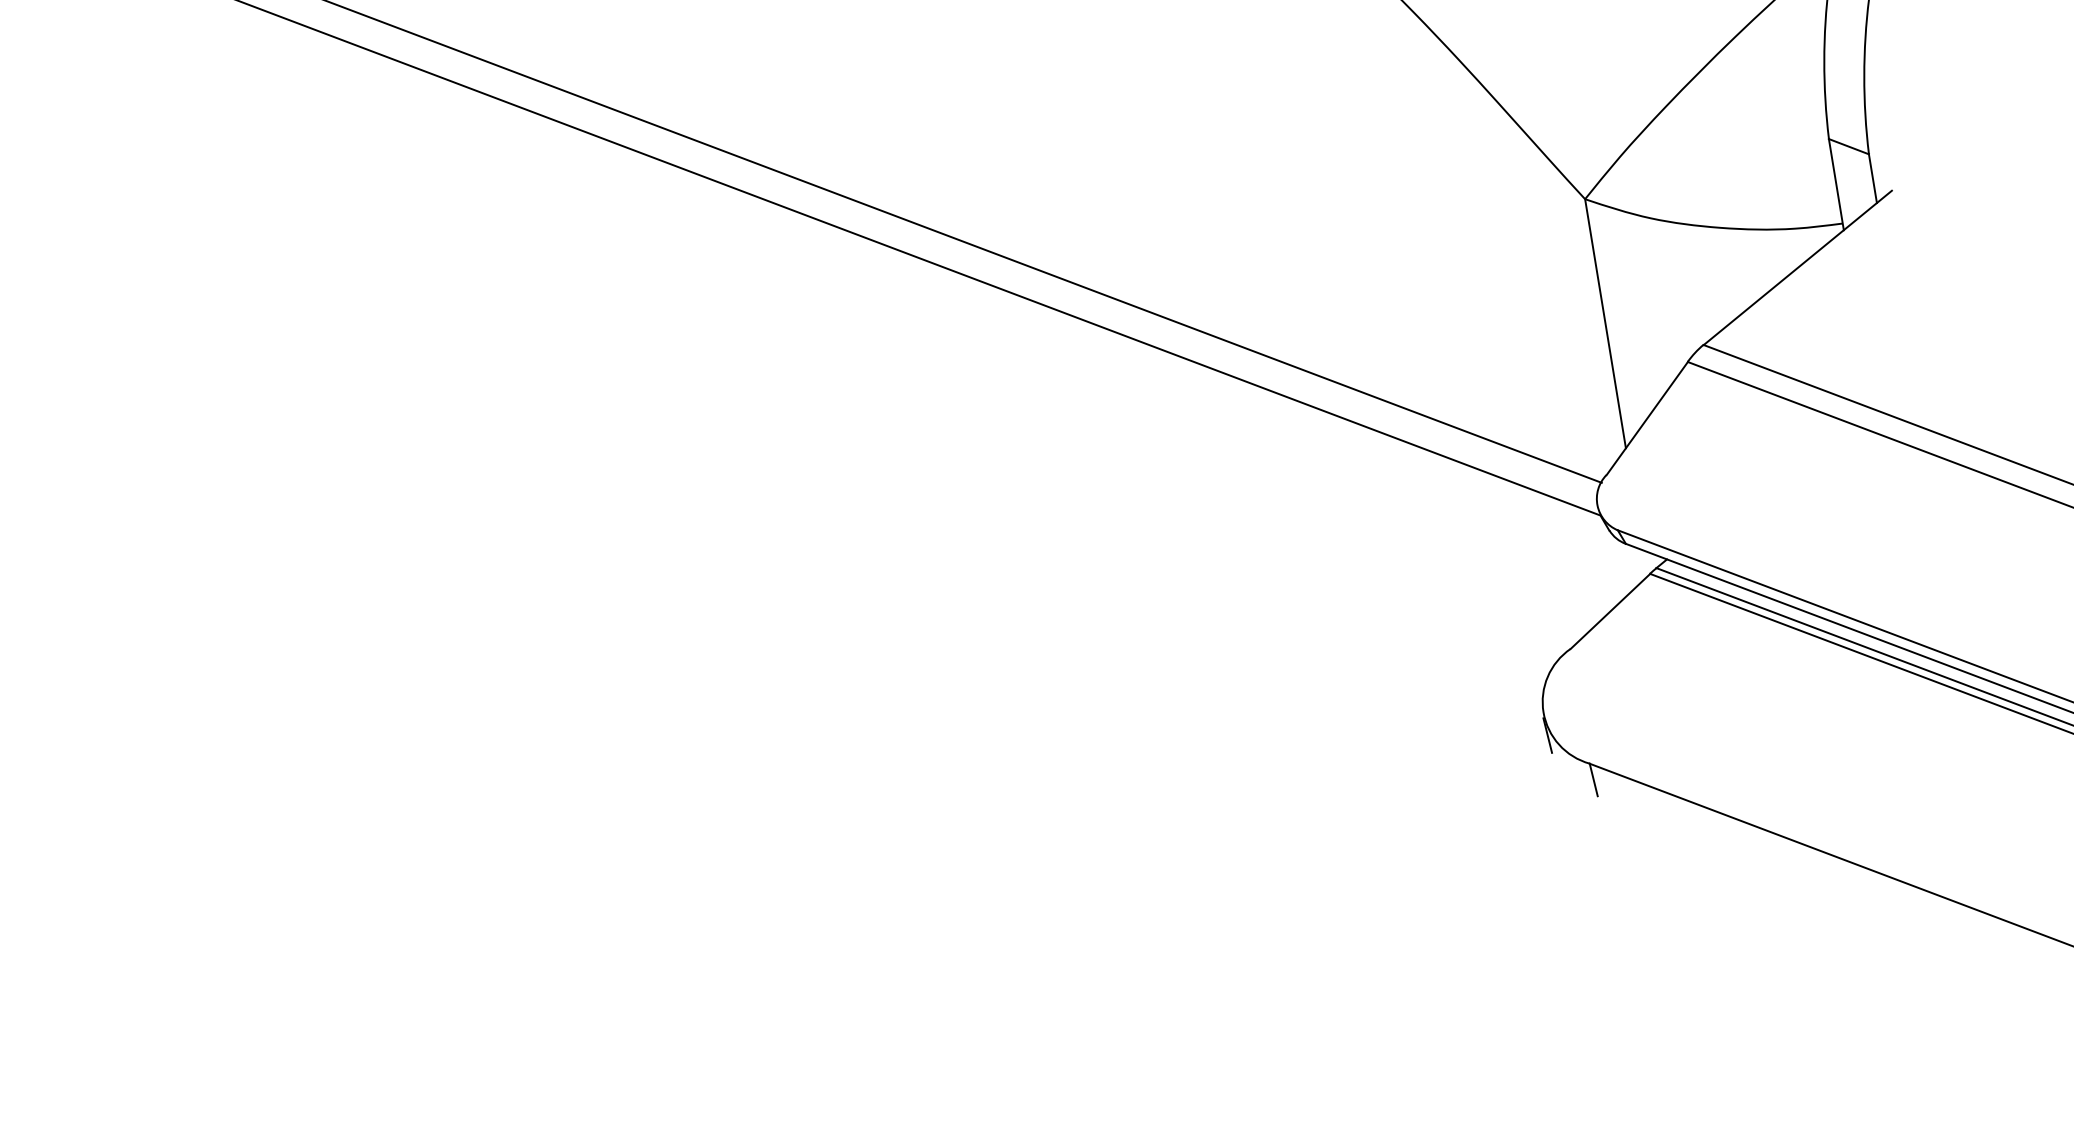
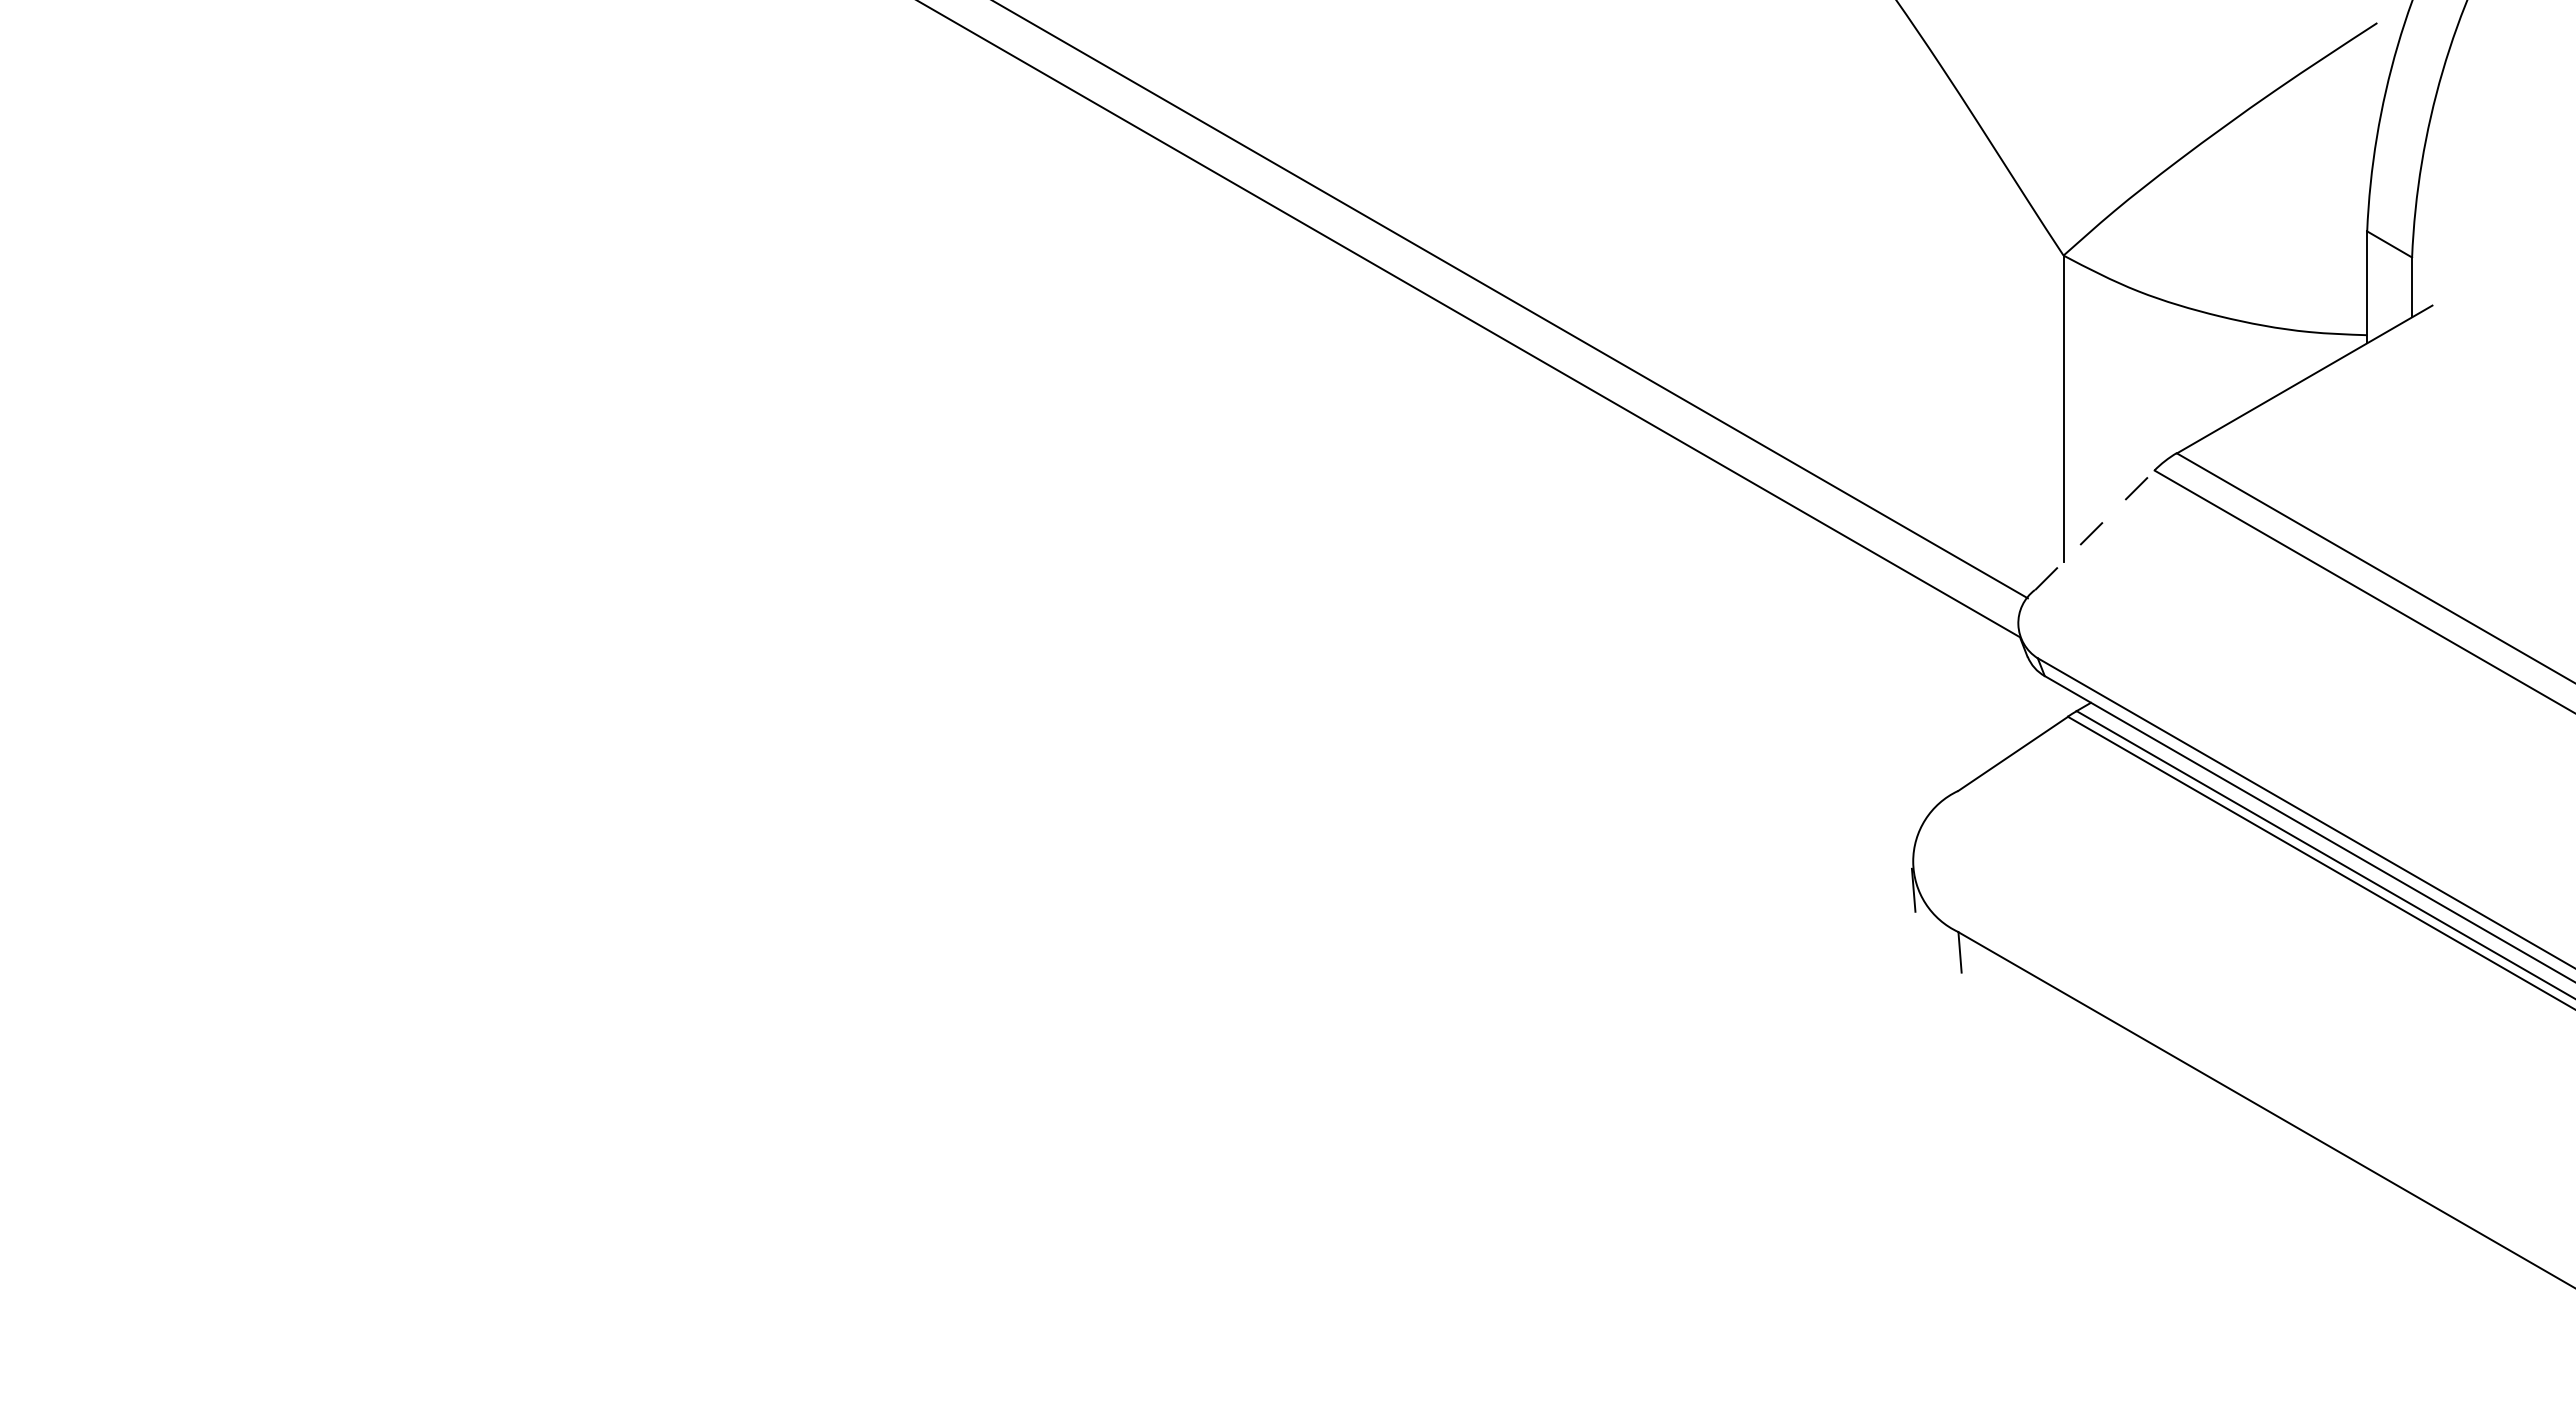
line: (1647, 417) -> (2095, 529), solid -> dashed

